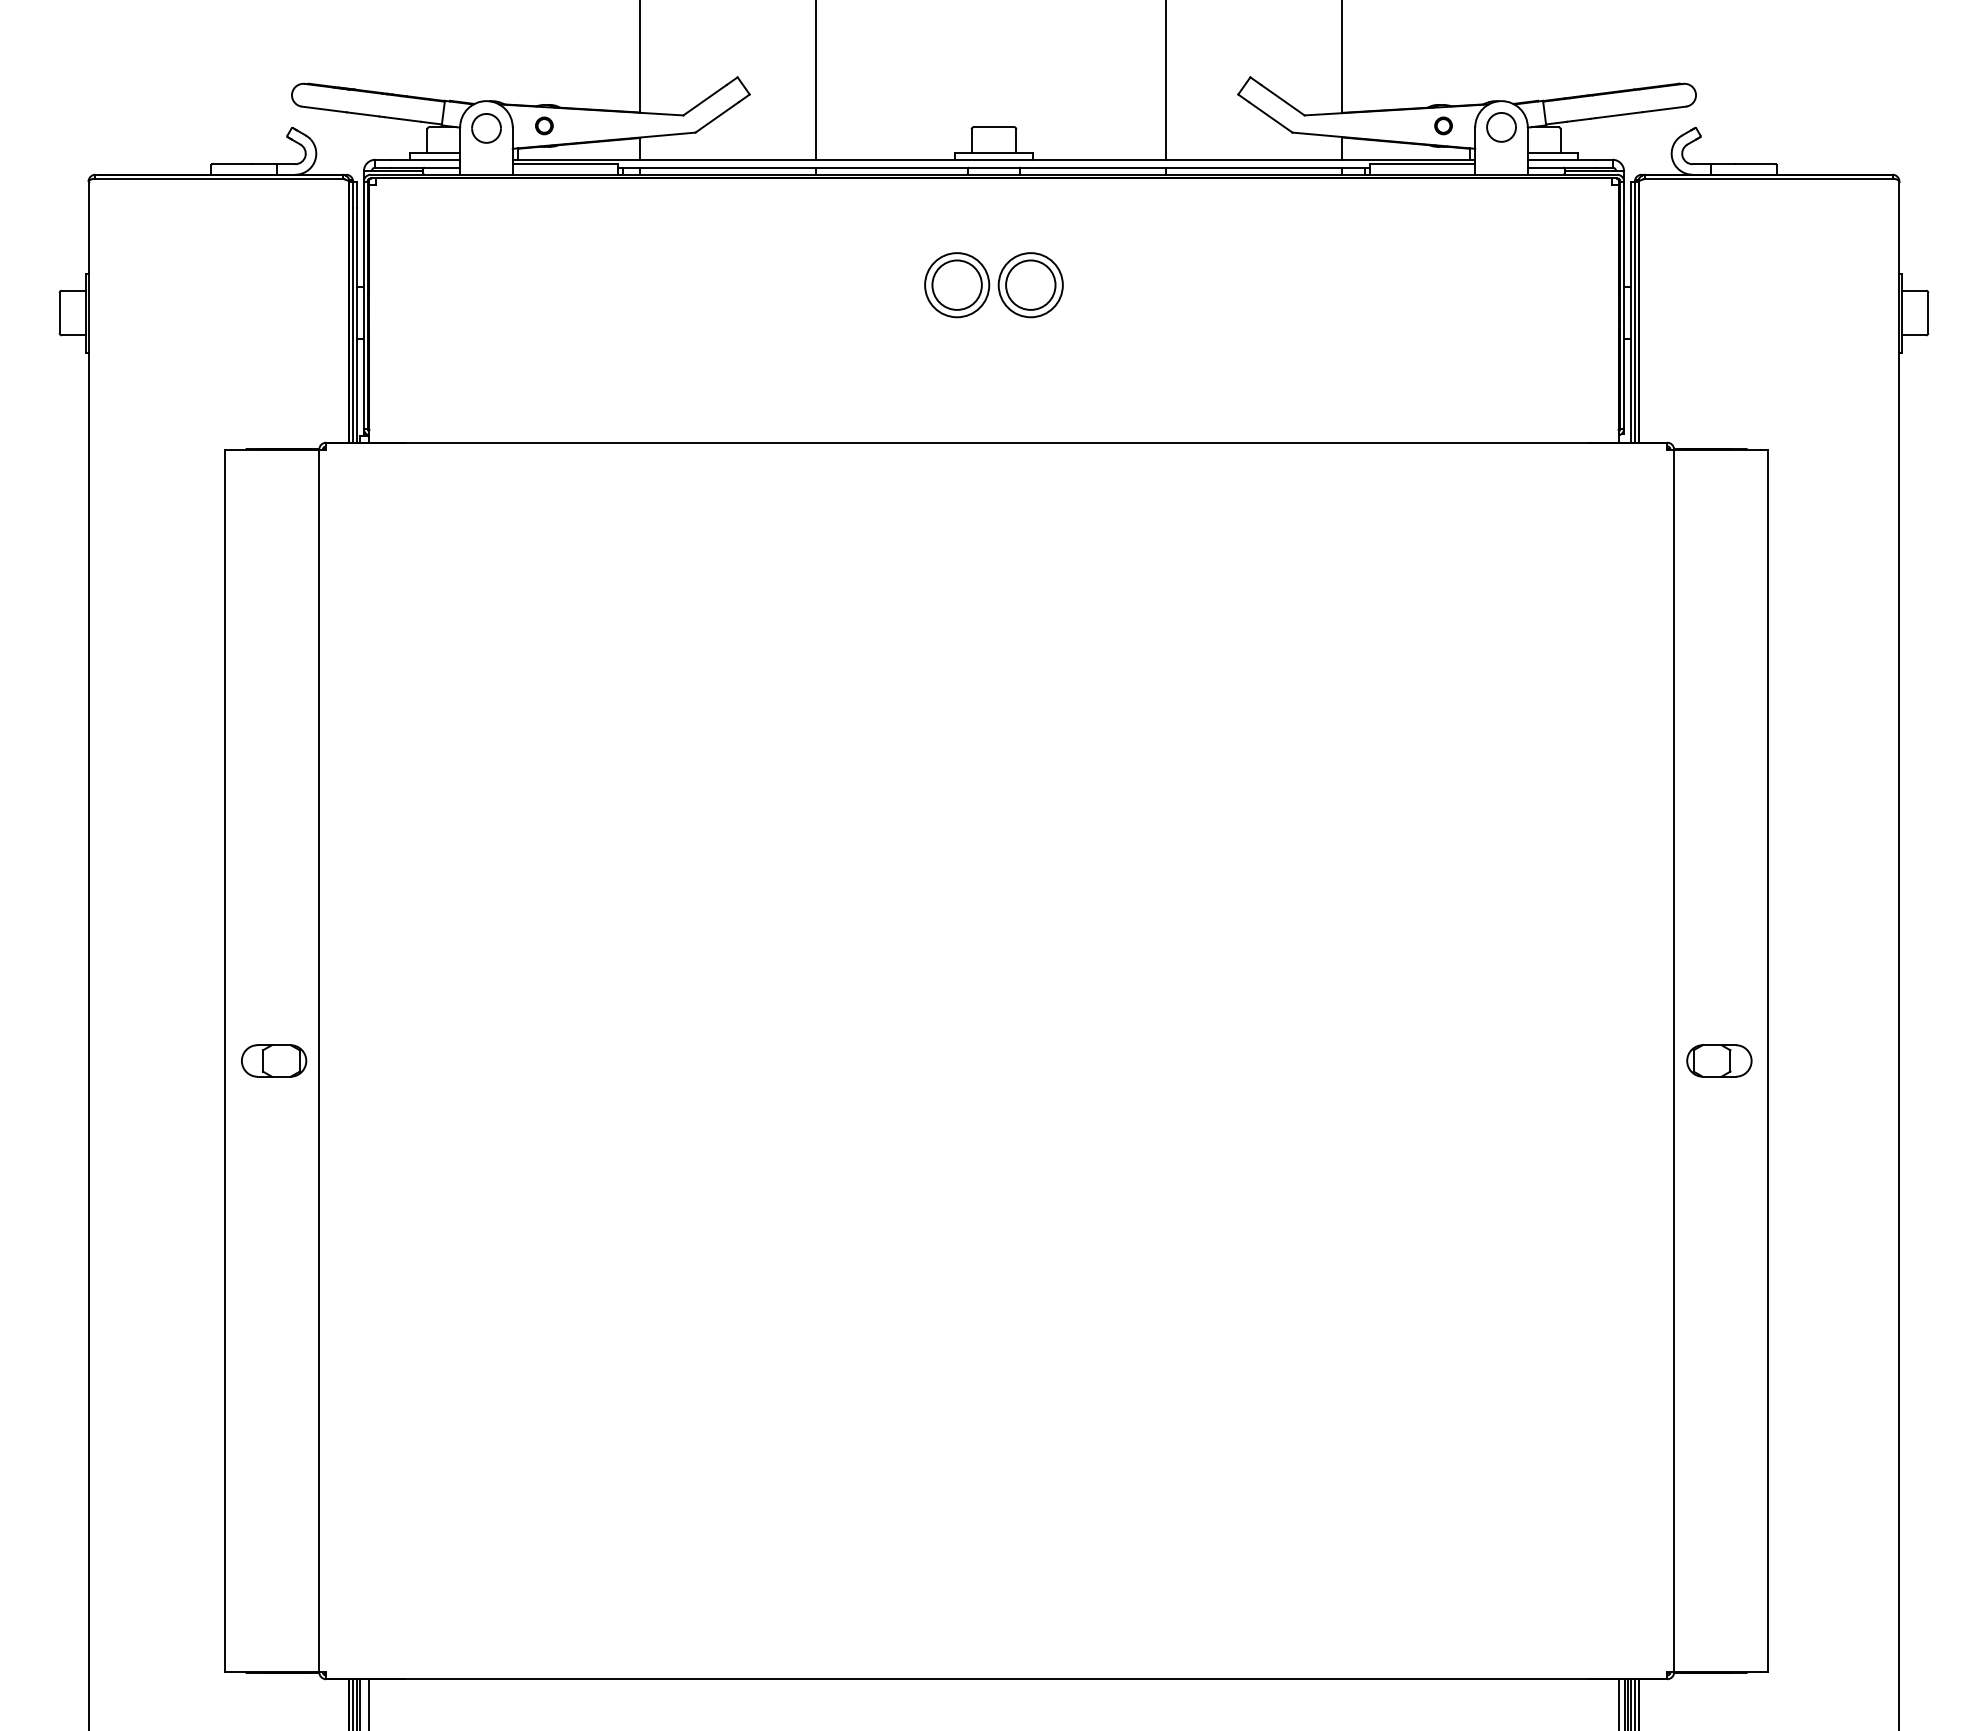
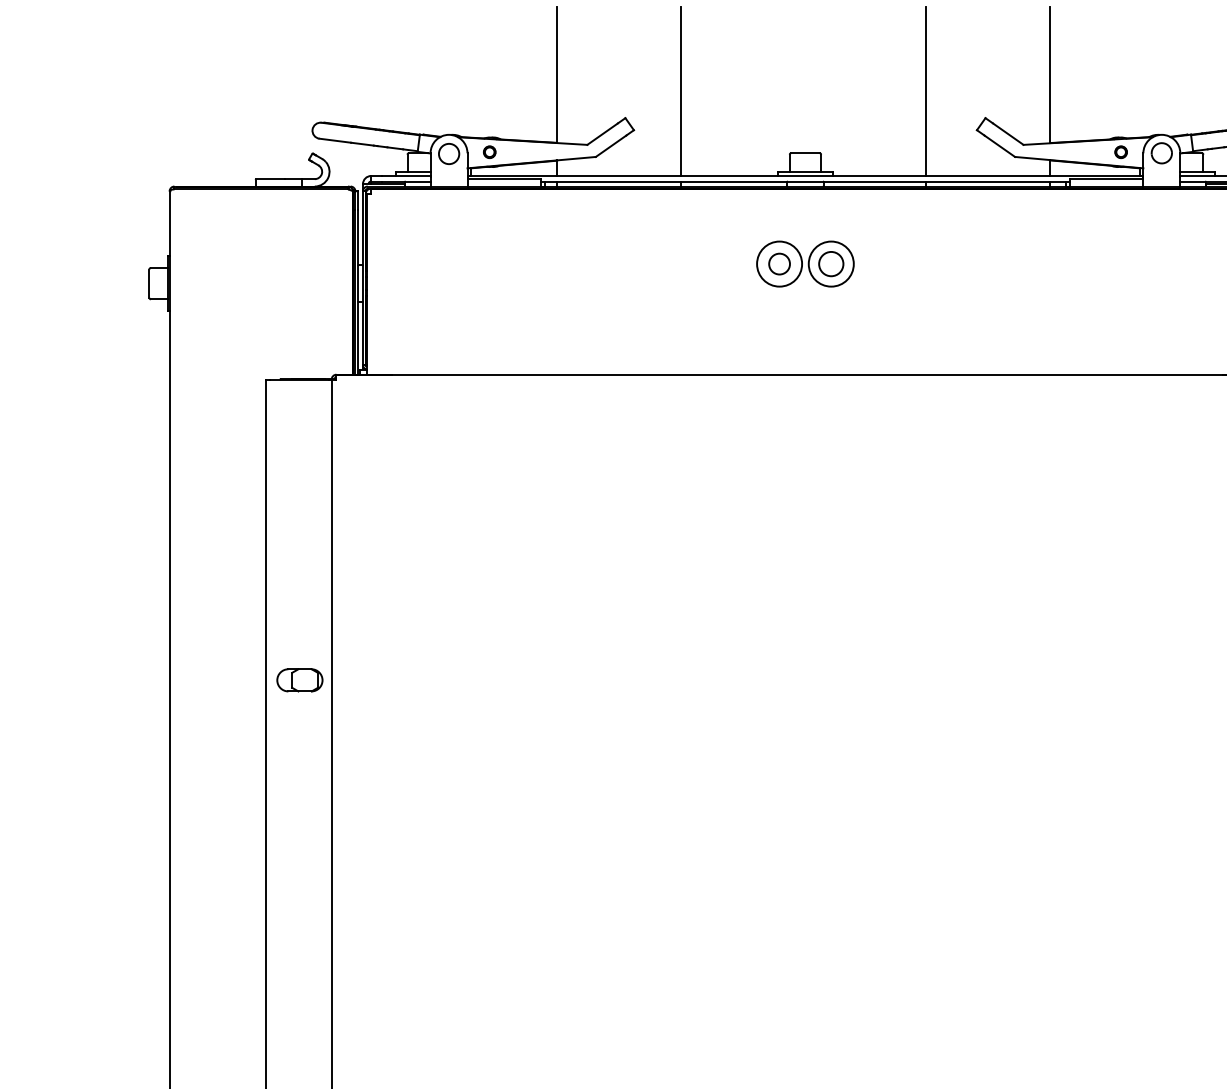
circle: (956, 284) -> (779, 263), size x0.6
circle: (1030, 284) -> (831, 263), size x0.7
part: (274, 1060) -> (300, 680), moved

